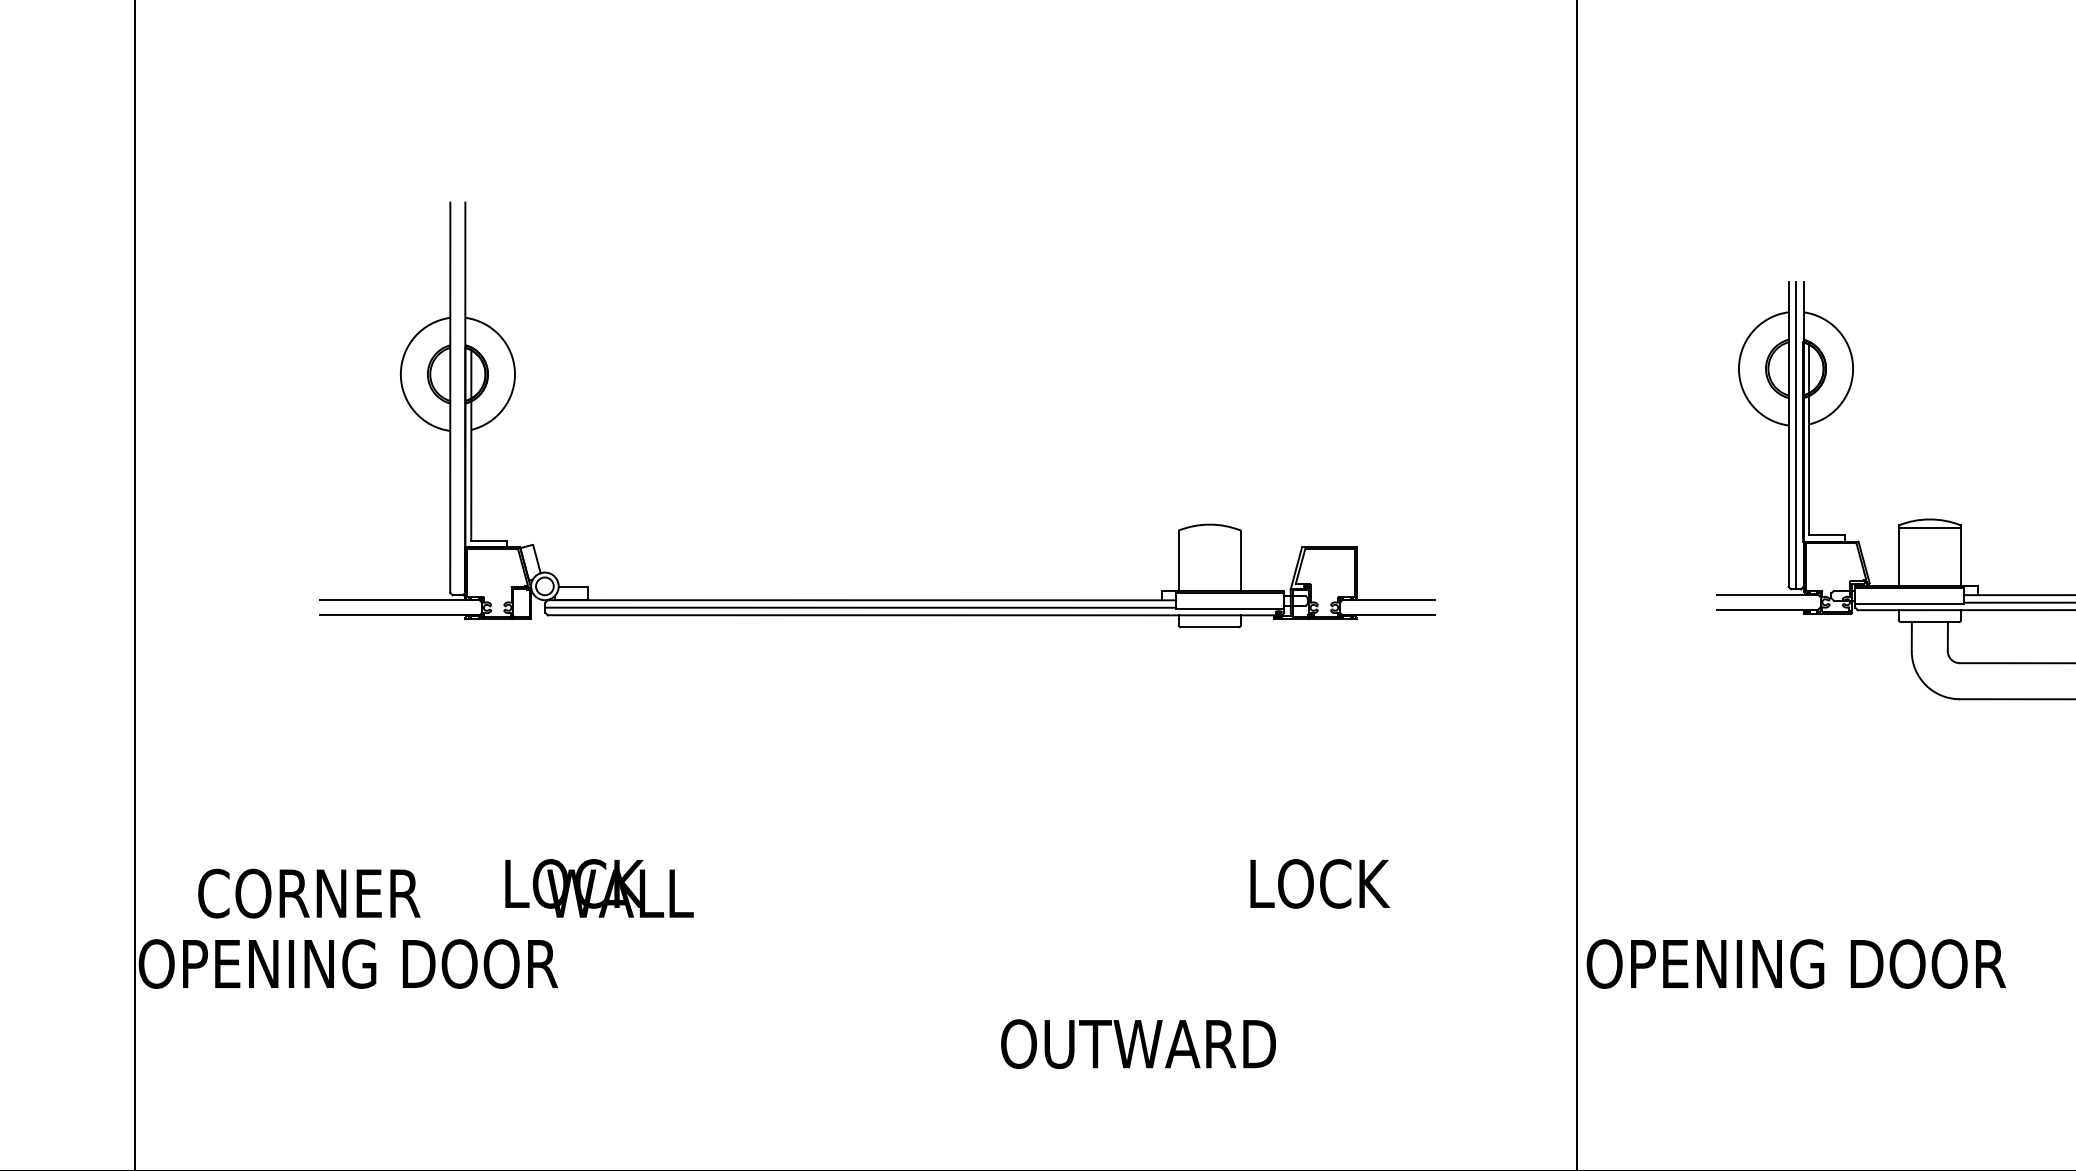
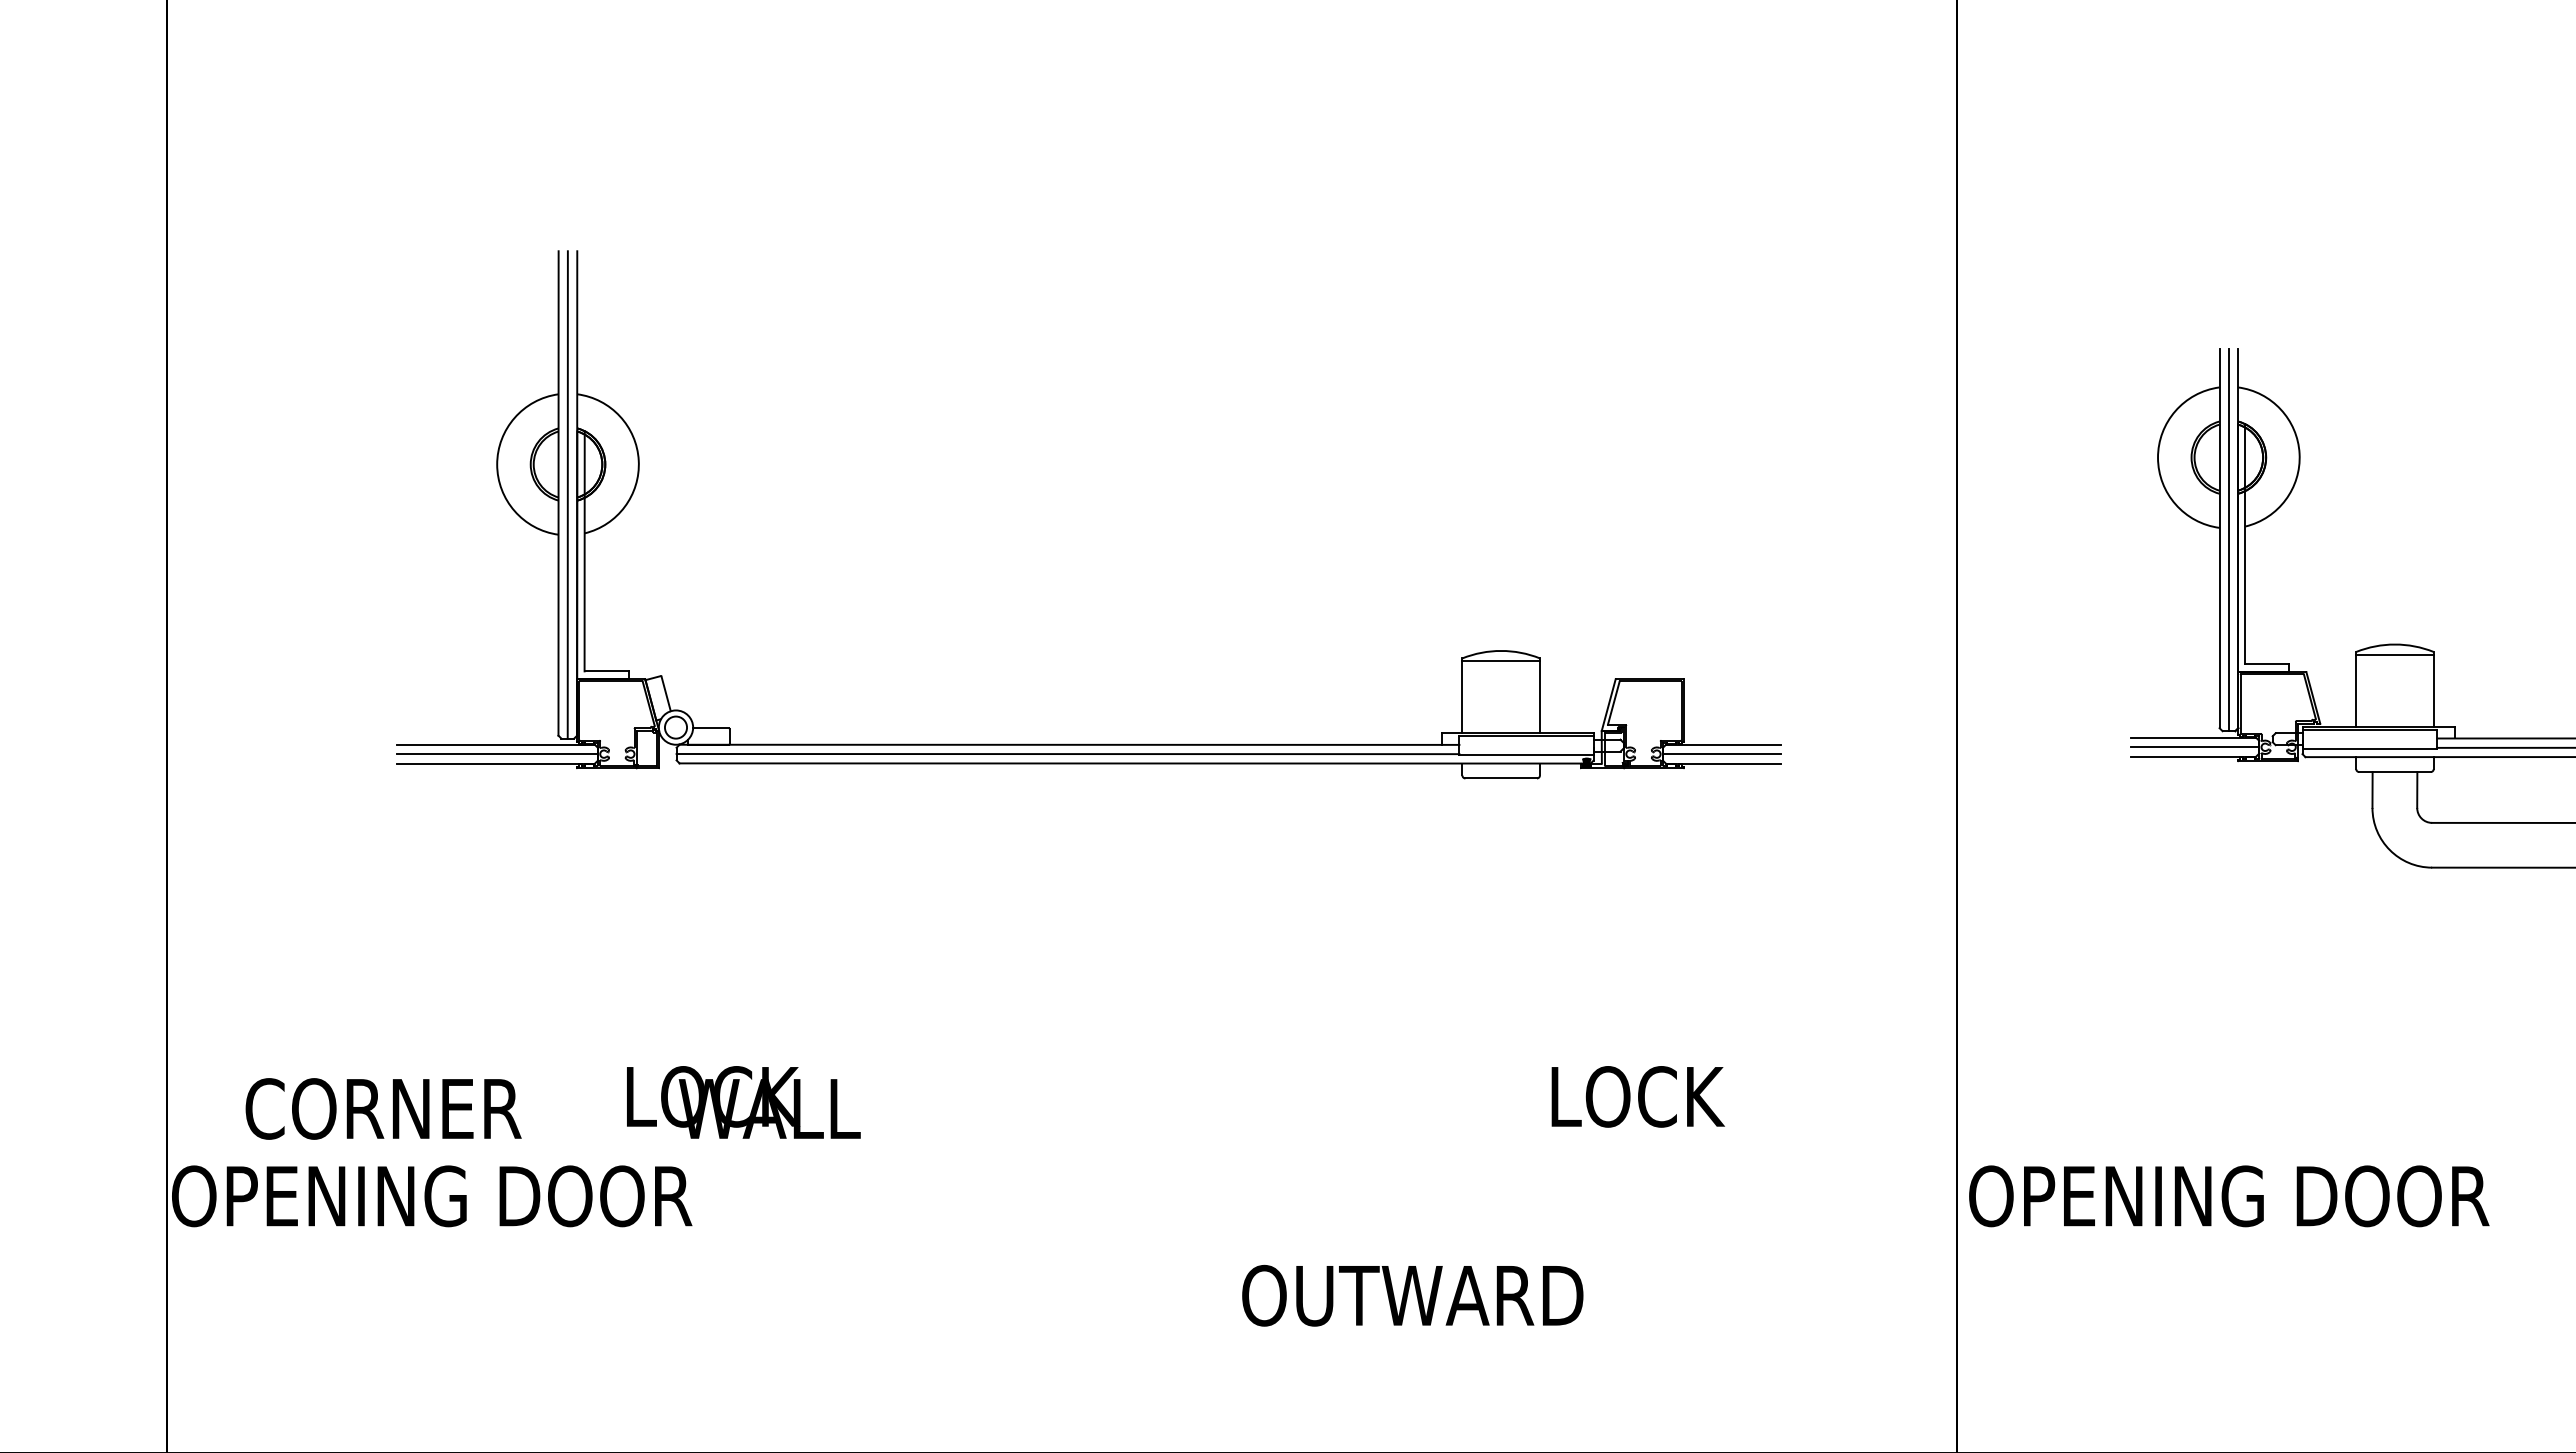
line: (457, 398) -> (567, 494), added
line: (1209, 533) -> (1500, 661), added
line: (1769, 602) -> (2195, 747), added
line: (401, 608) -> (497, 754), added
line: (1387, 608) -> (1721, 754), added

